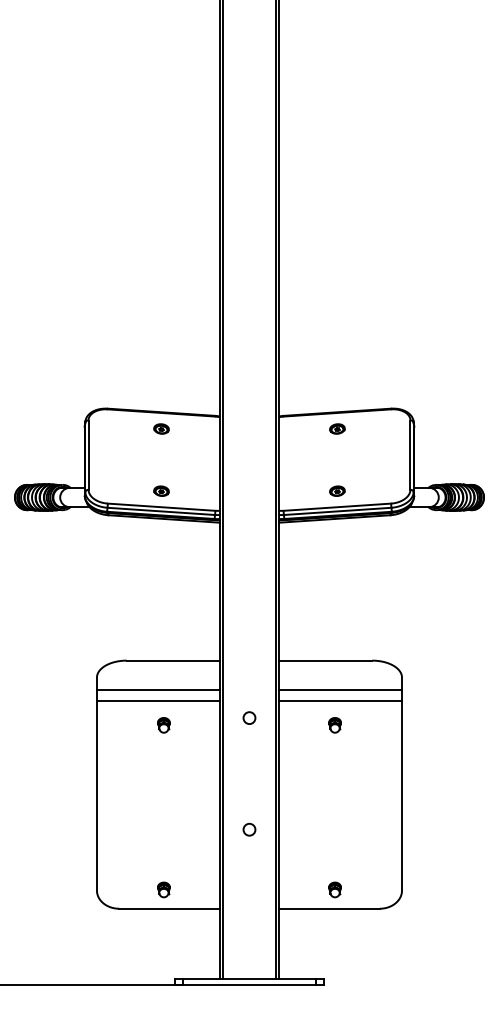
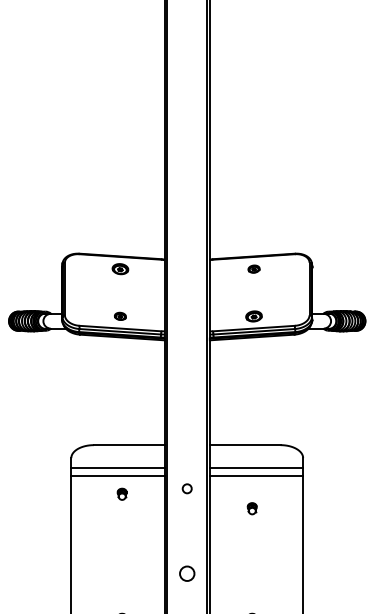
part: (161, 428) -> (120, 268), size x1.4
part: (337, 490) -> (254, 315), size x1.4
part: (334, 725) -> (251, 508), moved
circle: (249, 829) -> (187, 573), size x1.6

